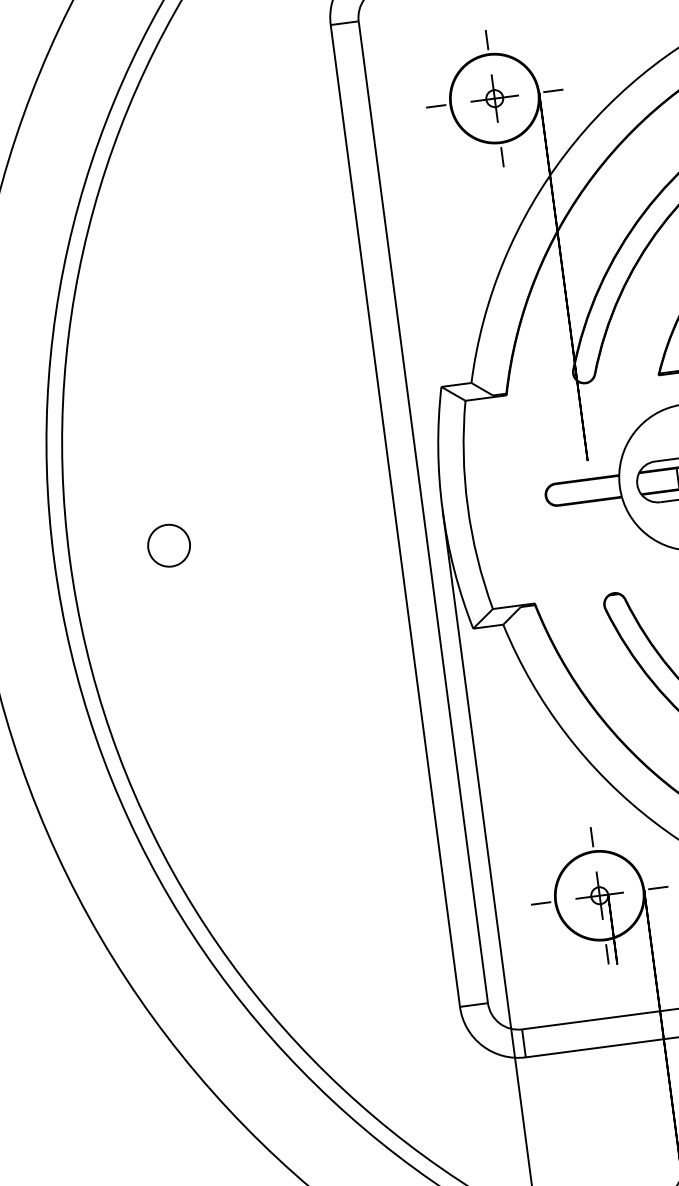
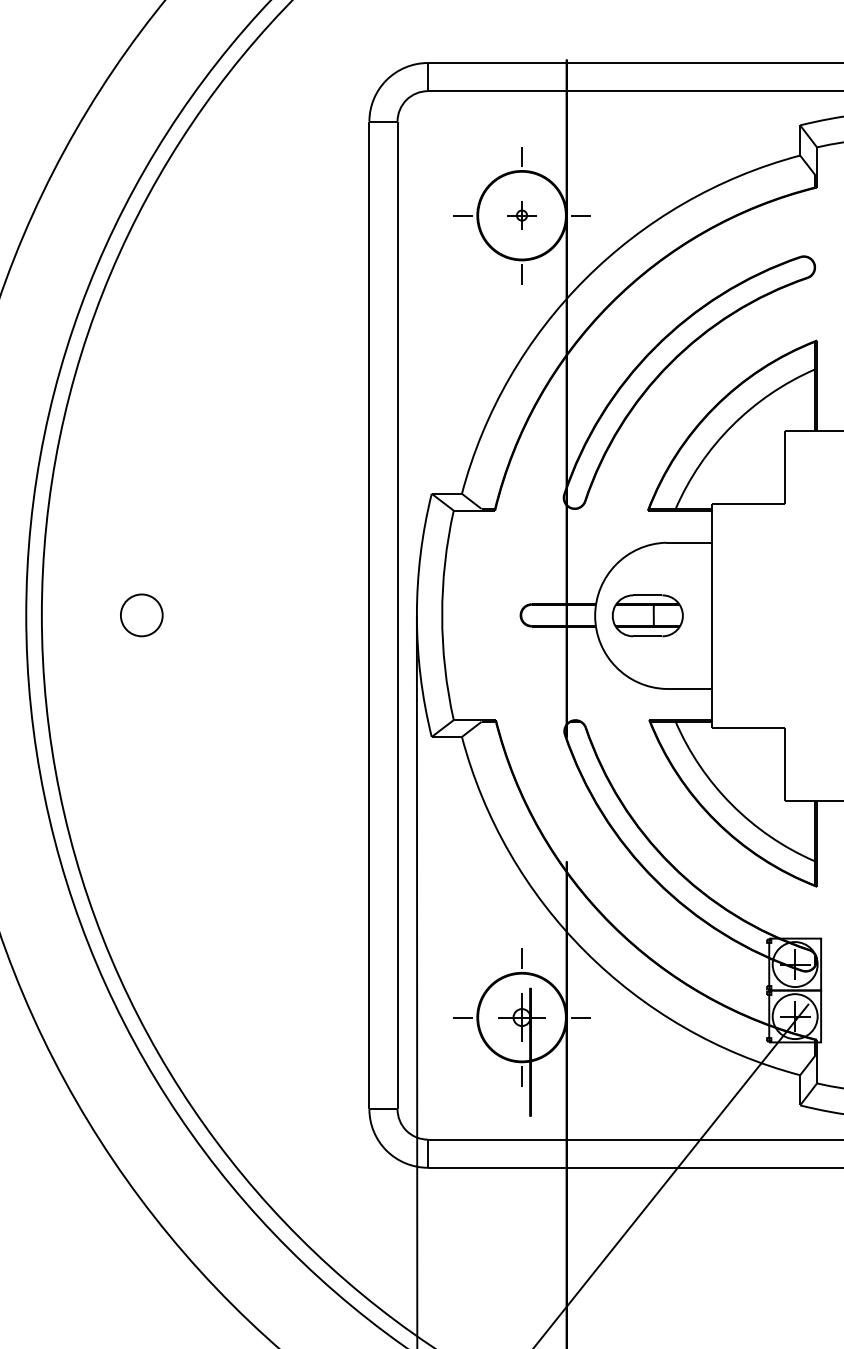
part: (494, 98) -> (521, 215), size x0.6

